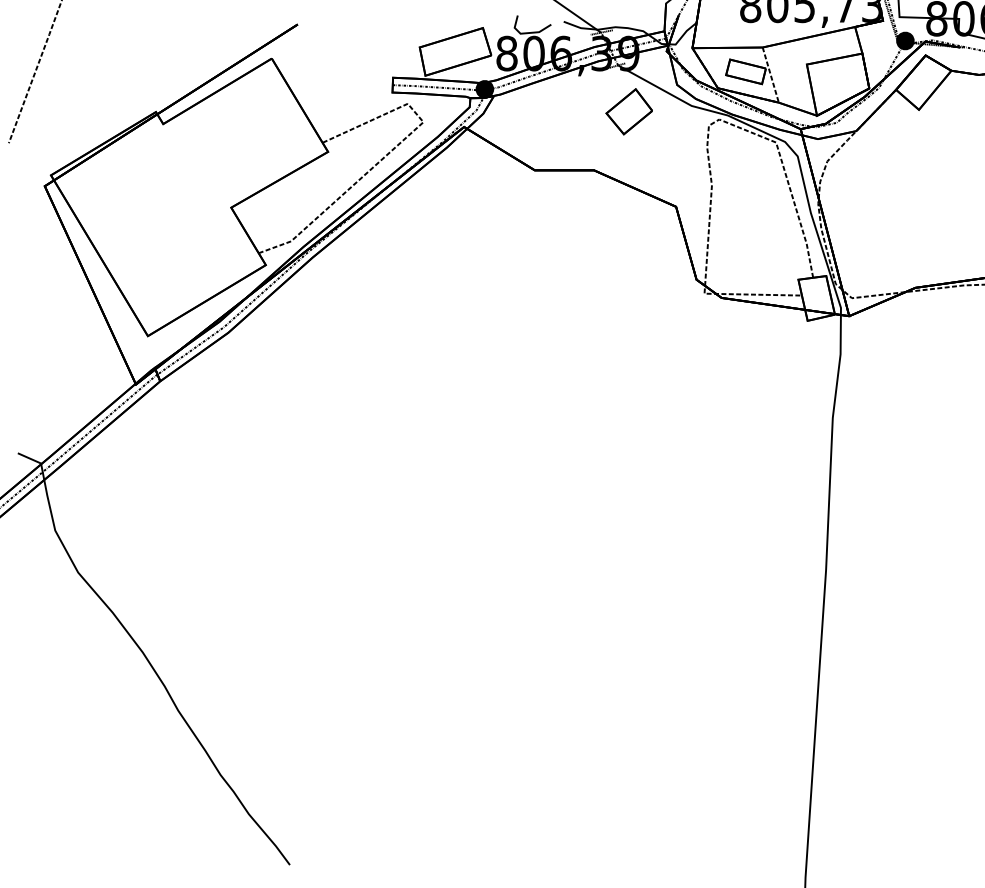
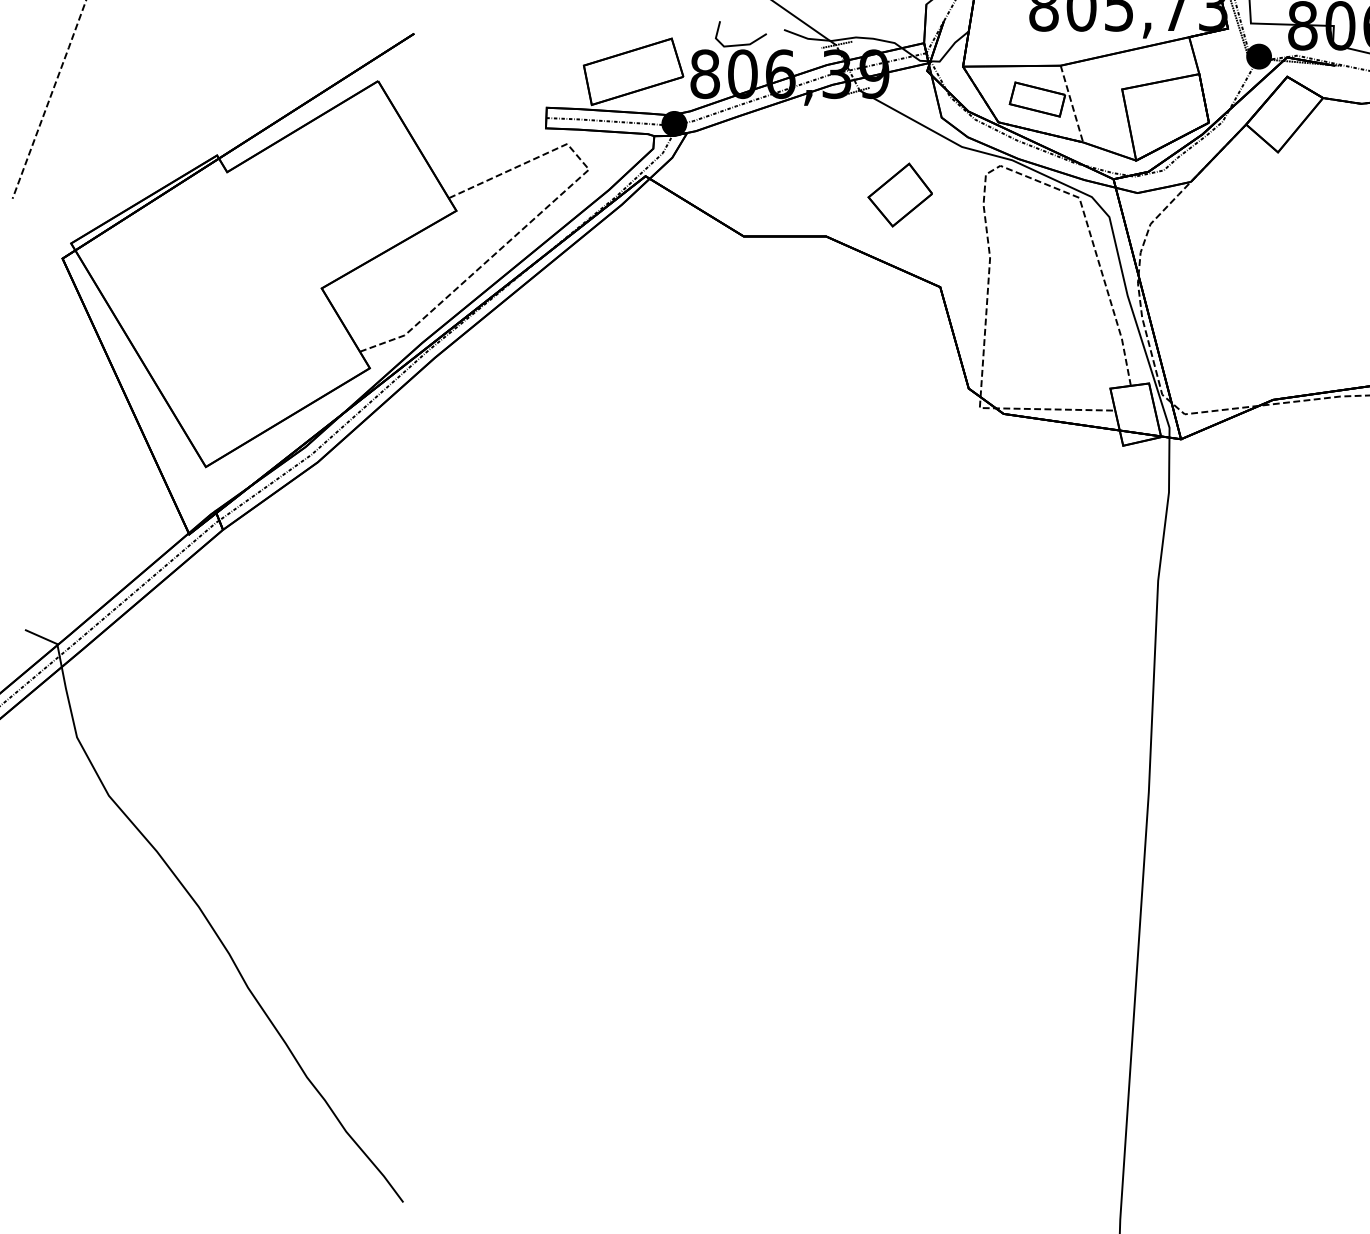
part: (628, 111) -> (899, 194), moved

